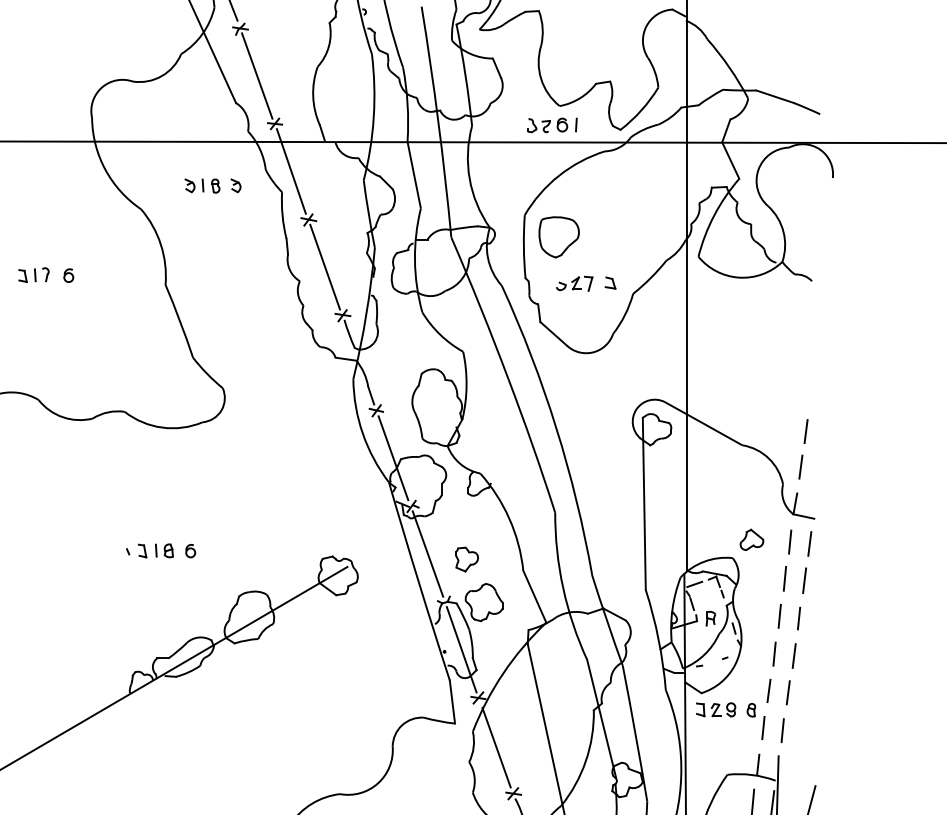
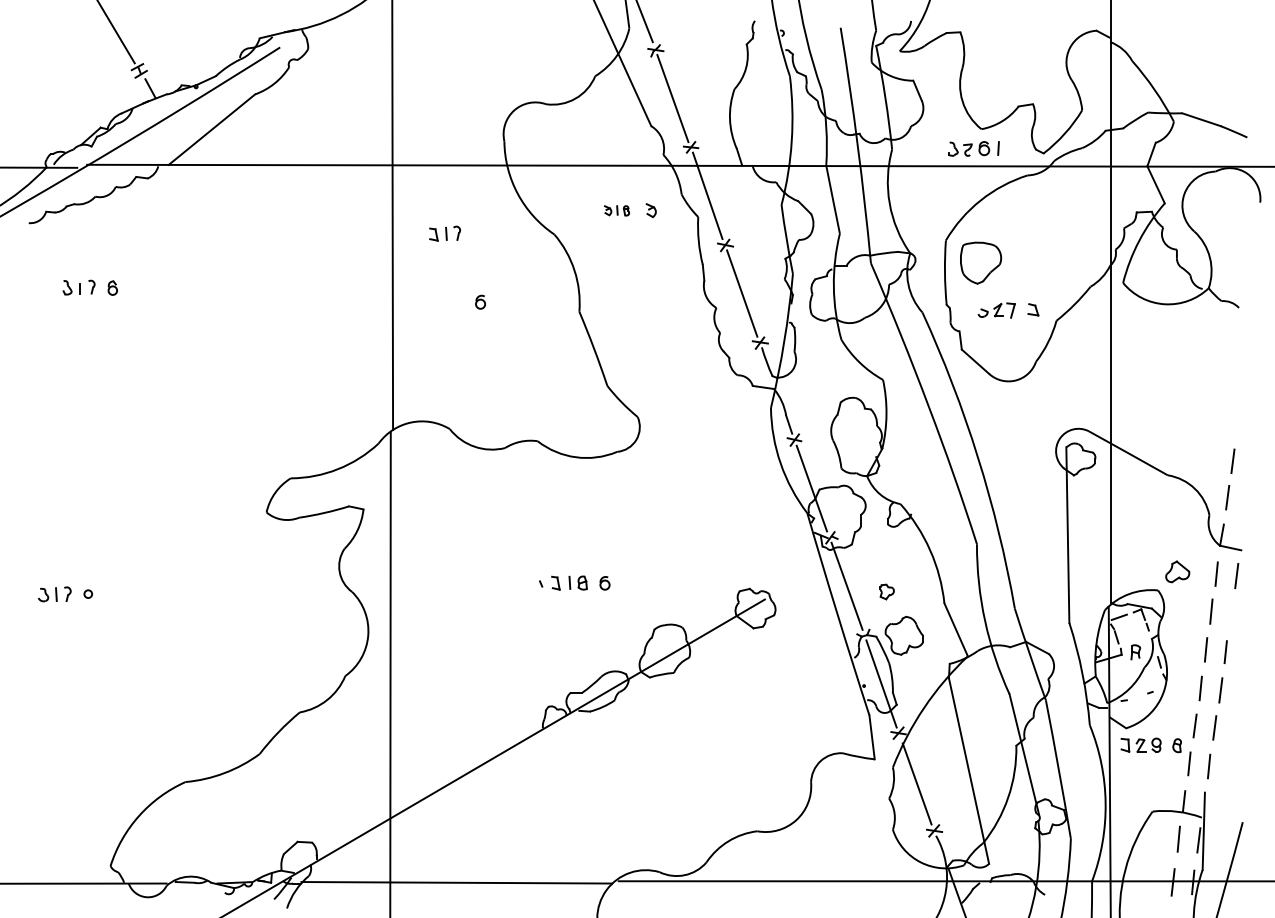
part: (201, 185) -> (616, 210), size x0.7
part: (34, 274) -> (445, 233), moved
part: (467, 559) -> (887, 591), size x0.6
line: (803, 580) -> (1230, 613), removed

